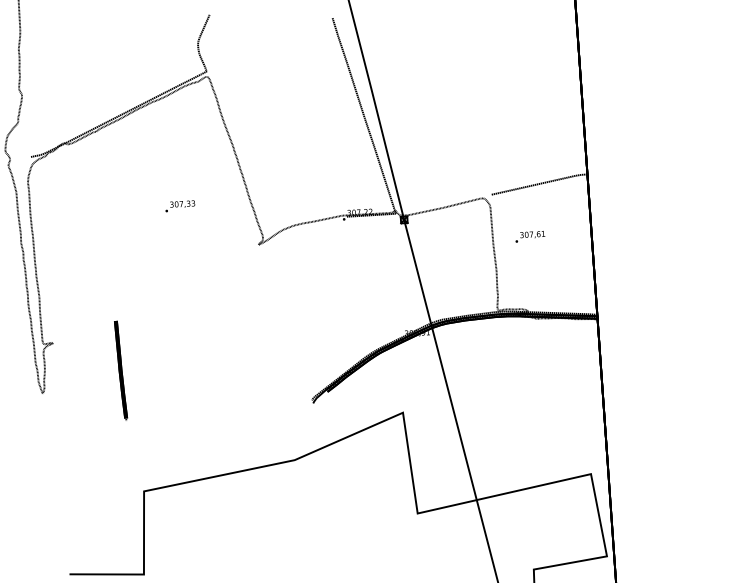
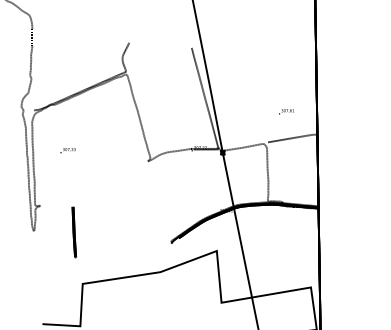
text: (179, 206) -> (67, 150), moved
text: (530, 236) -> (286, 111), moved
line: (121, 370) -> (74, 232), moved

